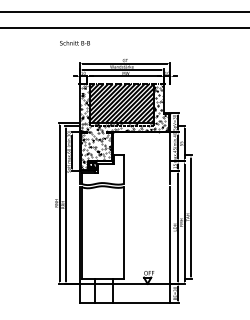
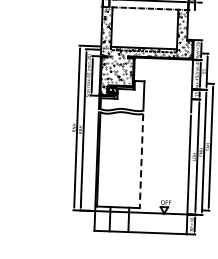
hatch: (121, 103) -> (144, 28), removed
line: (123, 233) -> (141, 161), solid -> dashed

